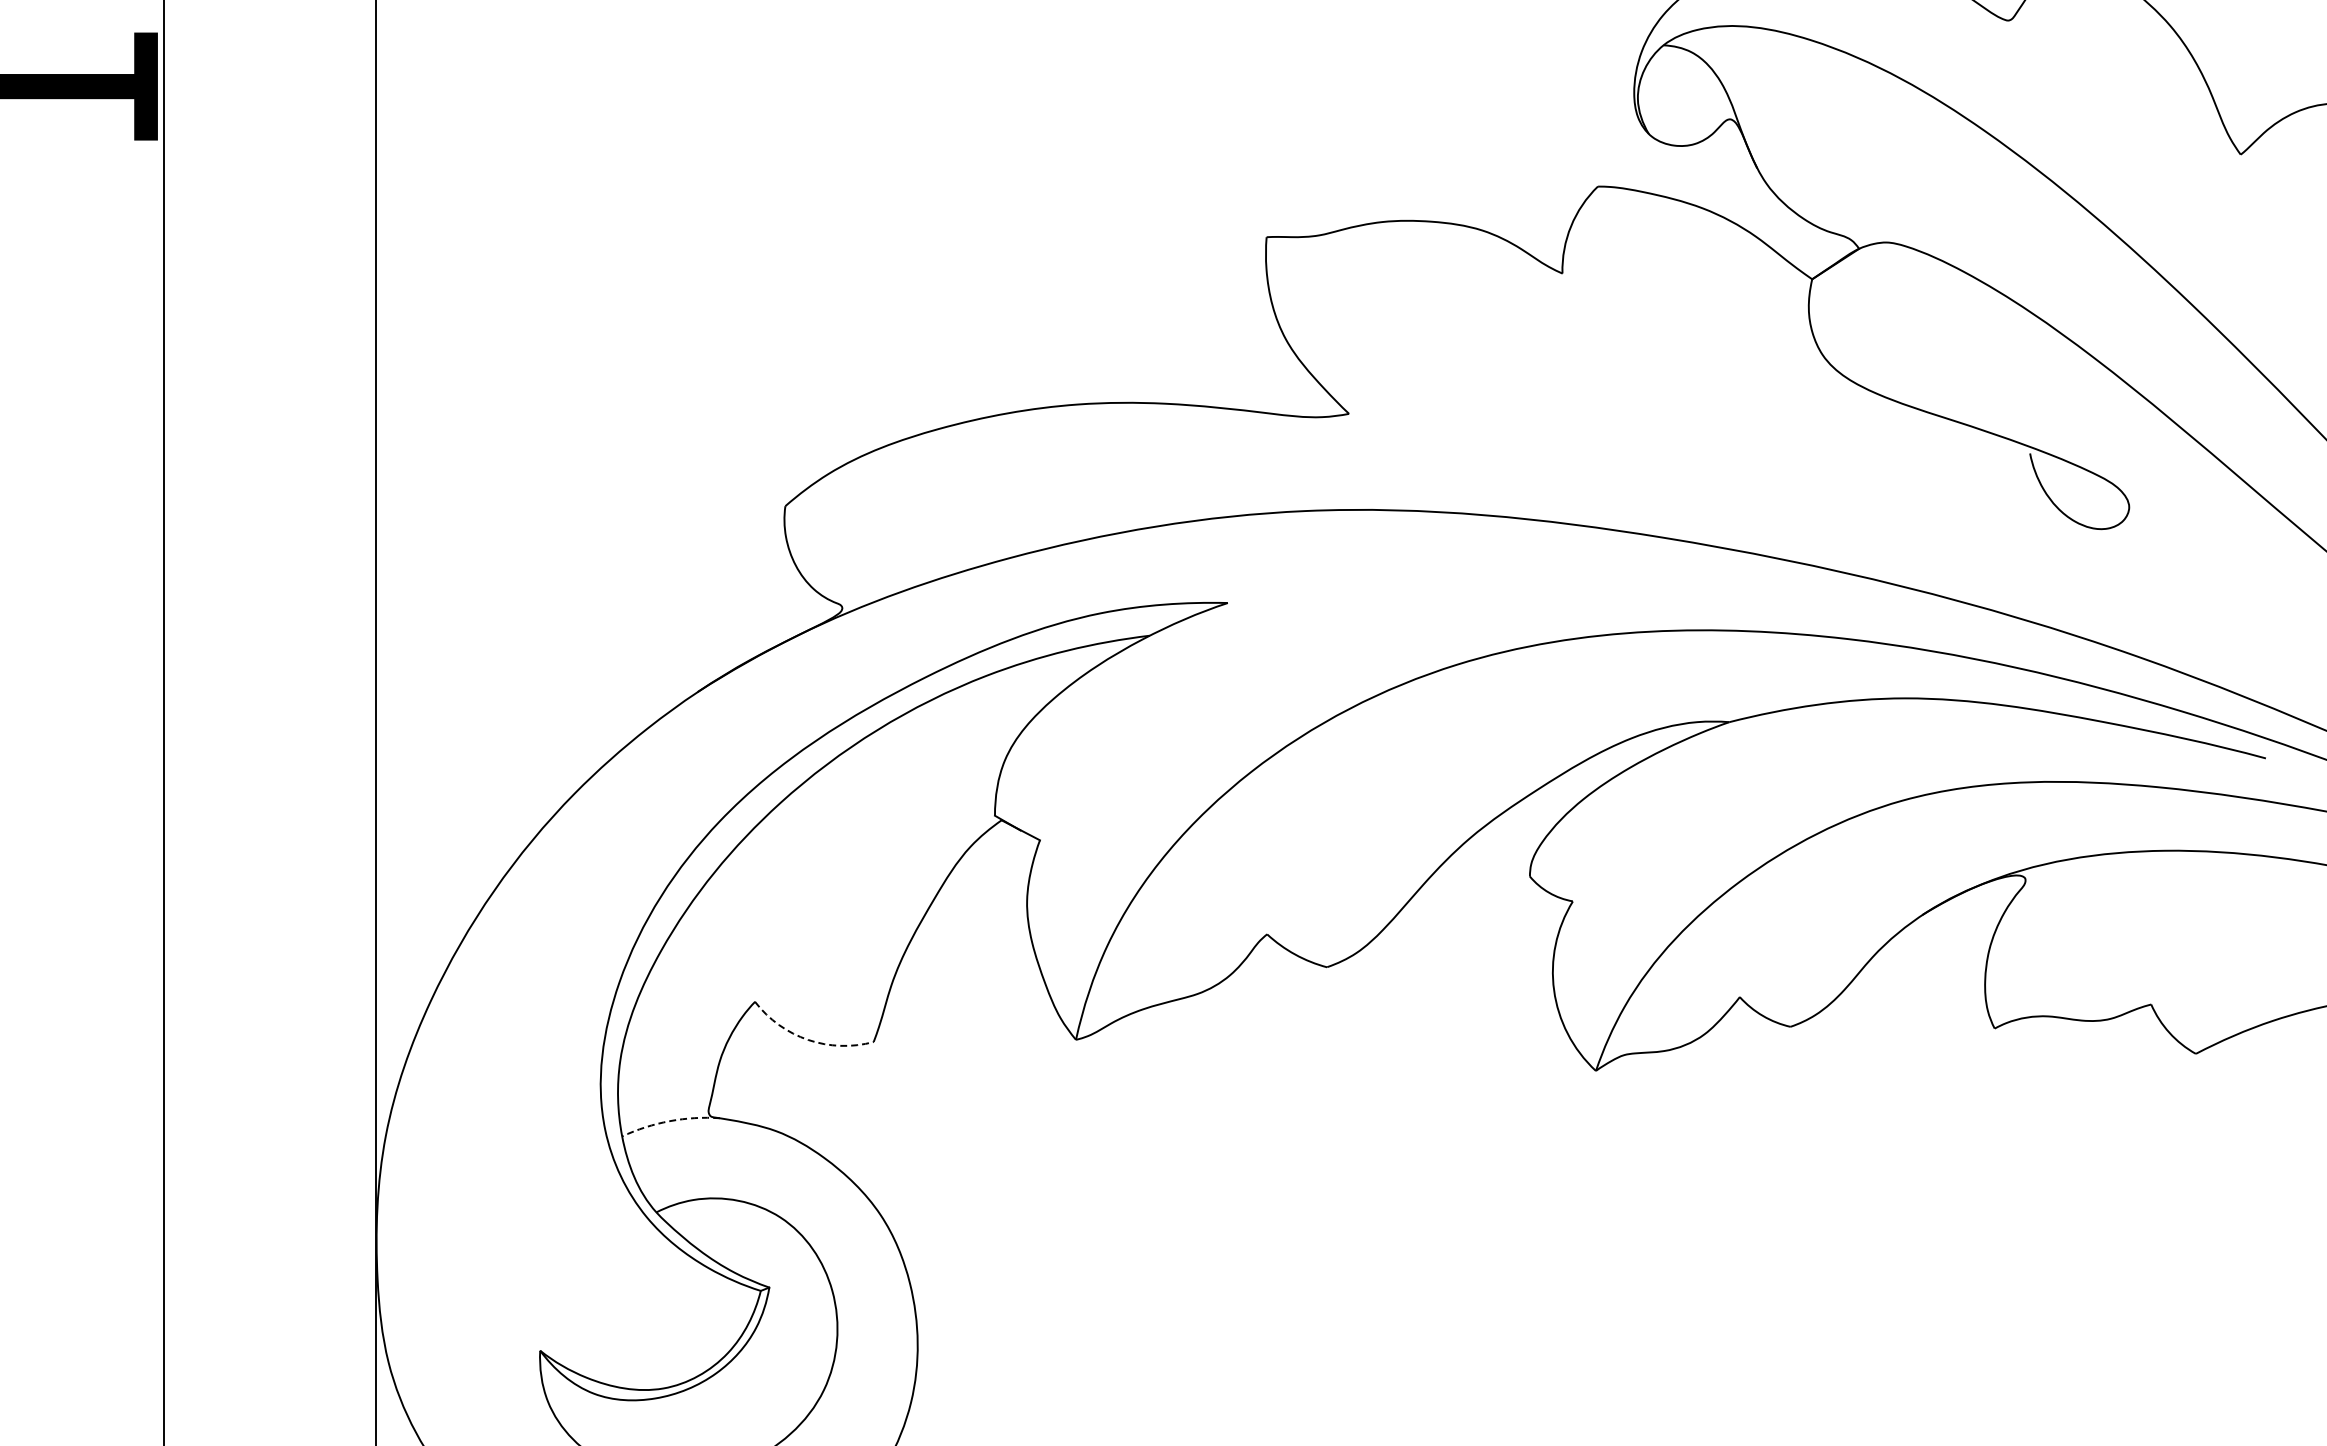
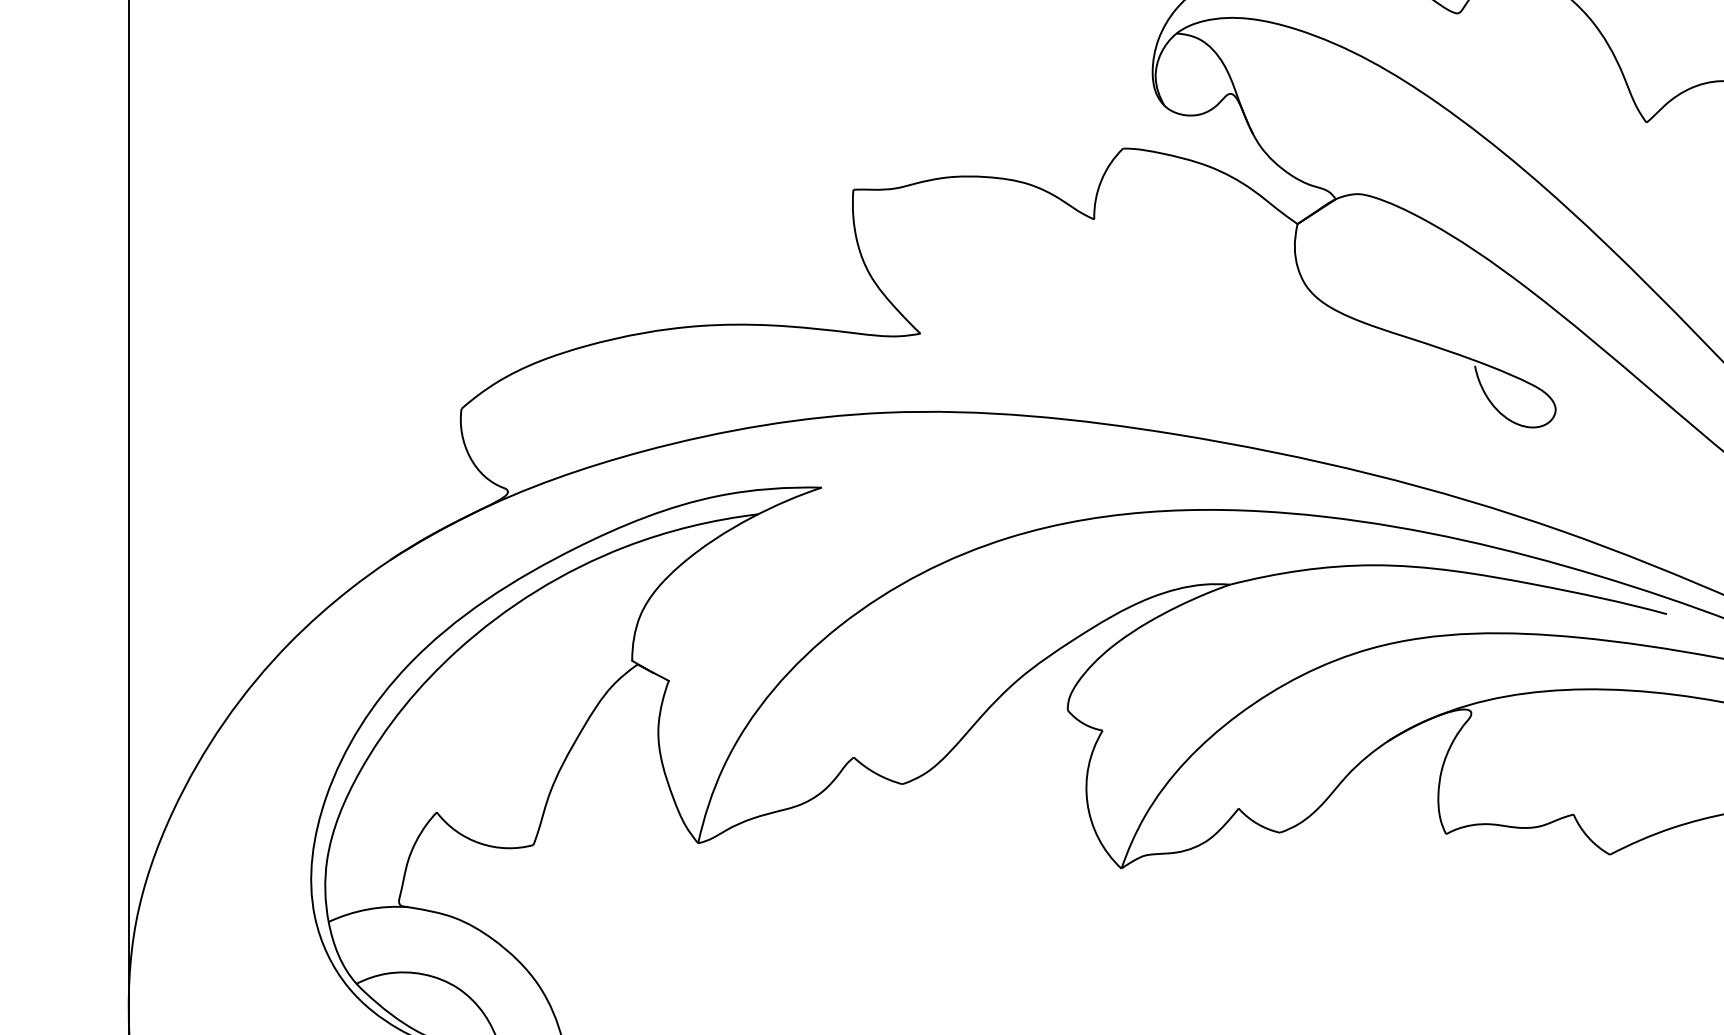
arc: (808, 1039) -> (480, 843), dashed -> solid
arc: (669, 1121) -> (367, 909), dashed -> solid

